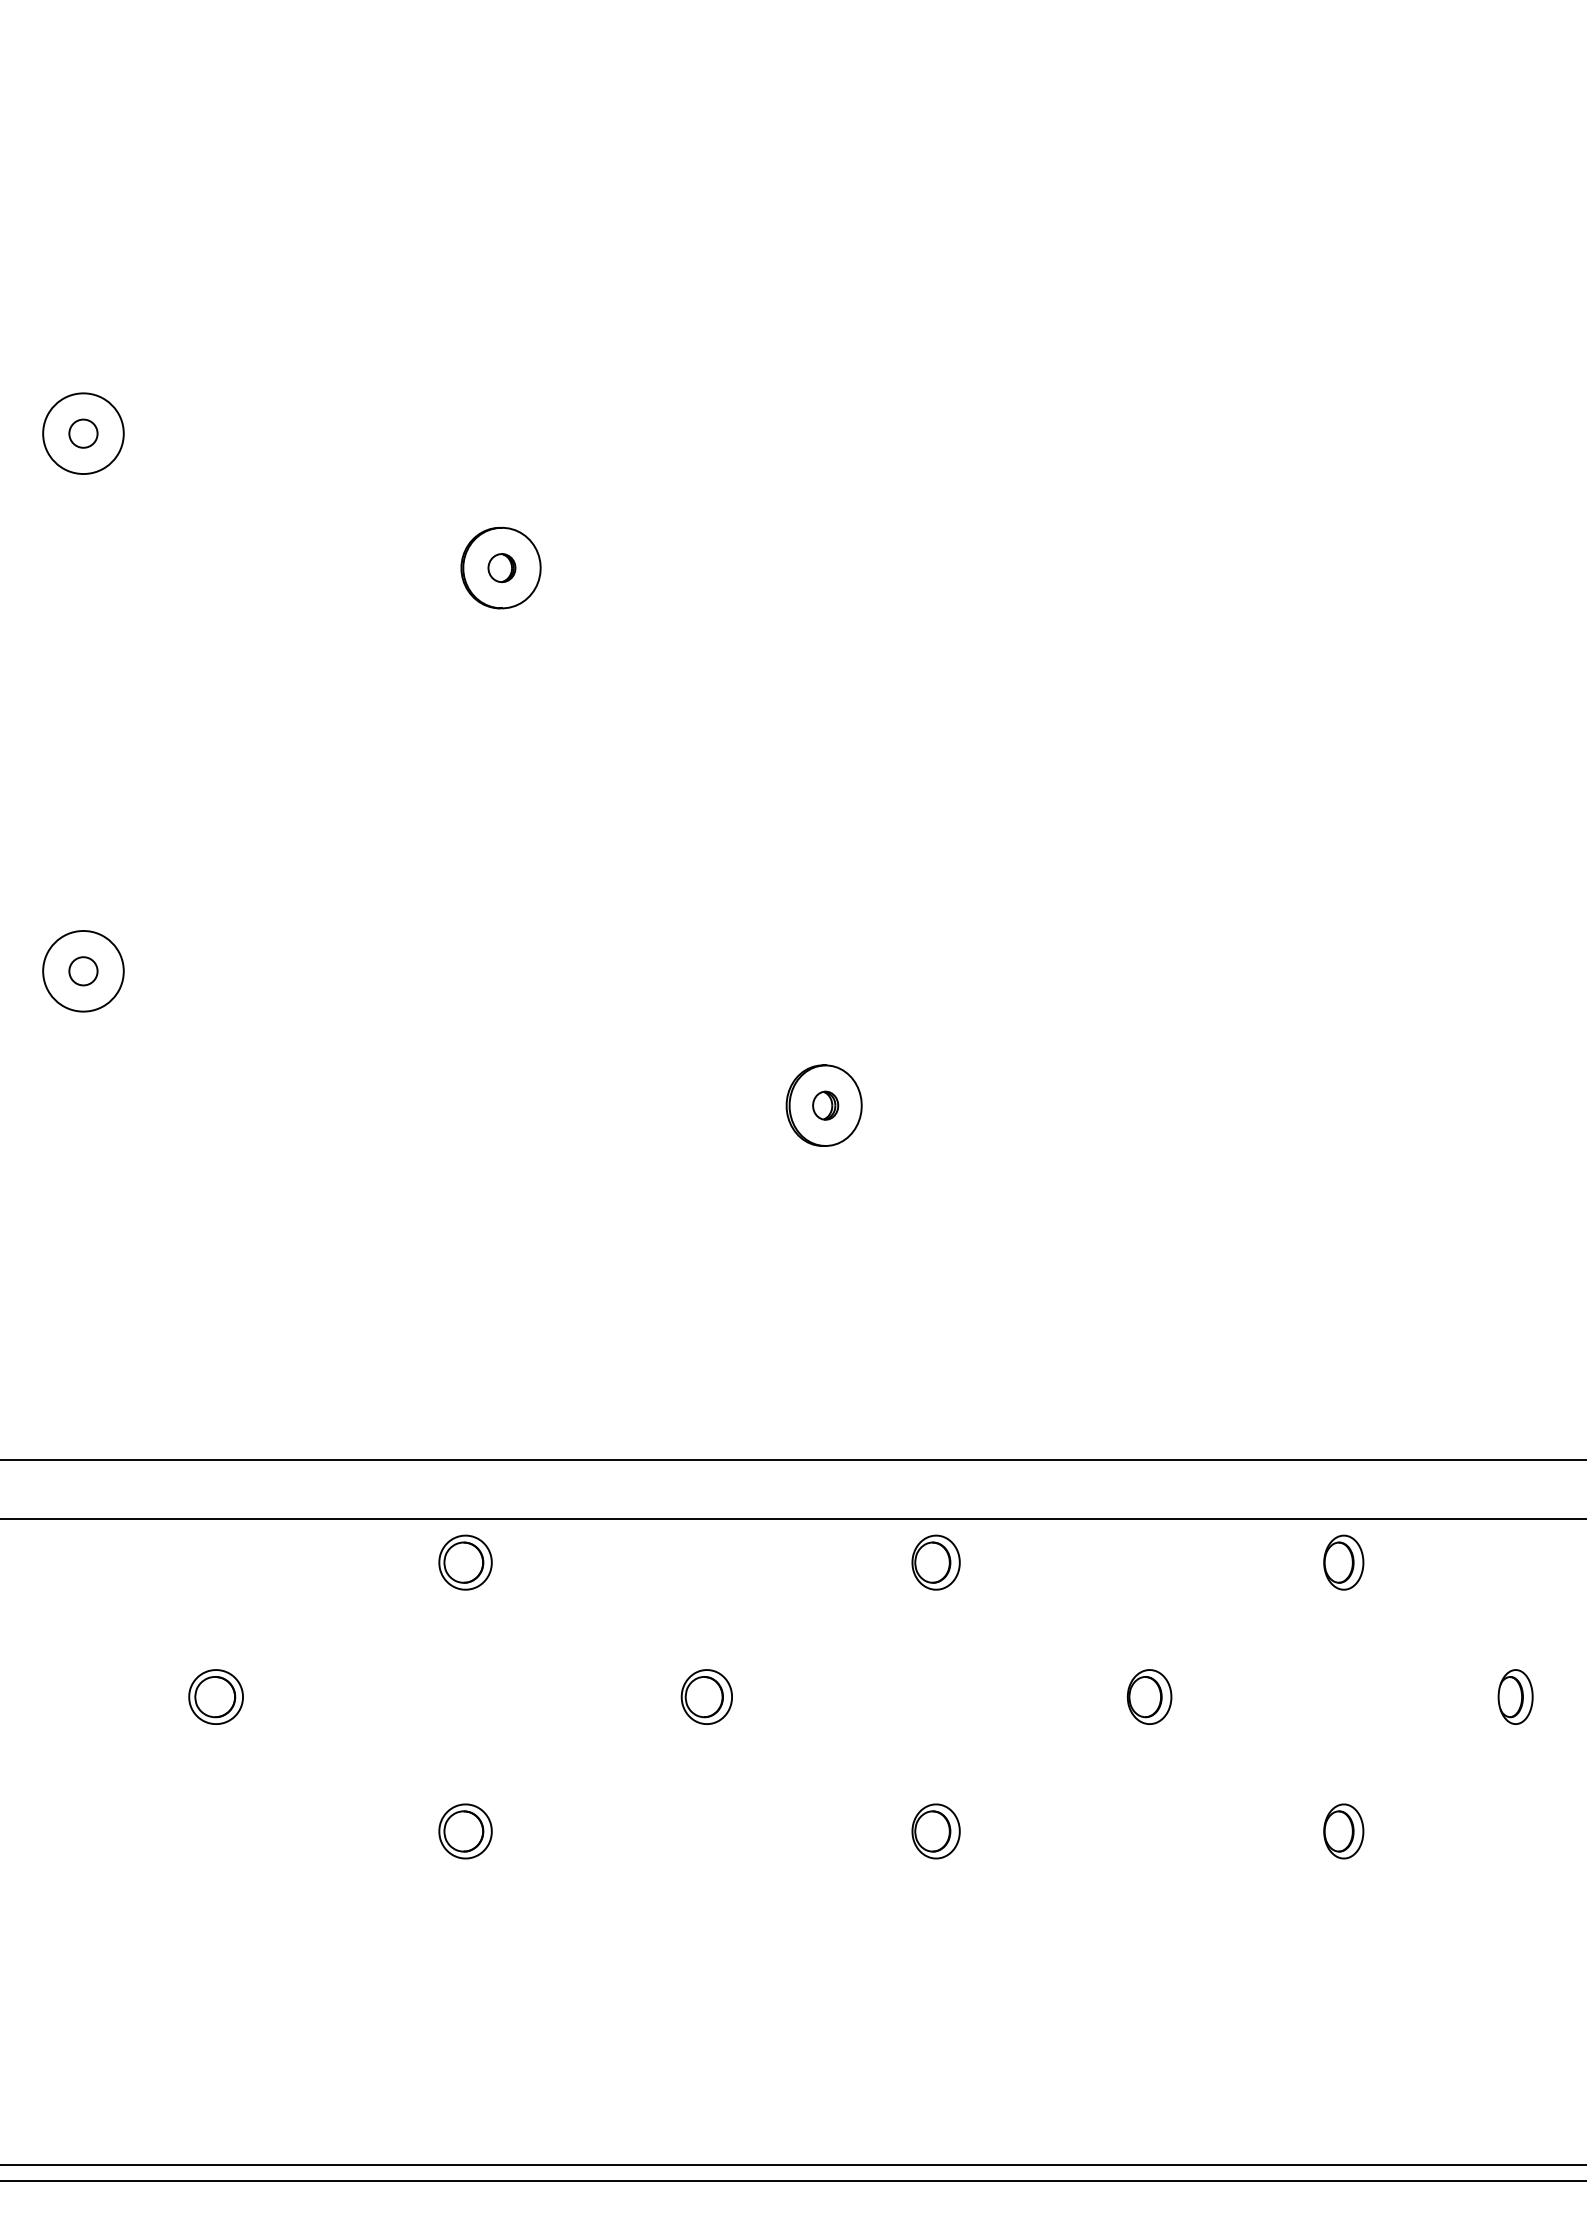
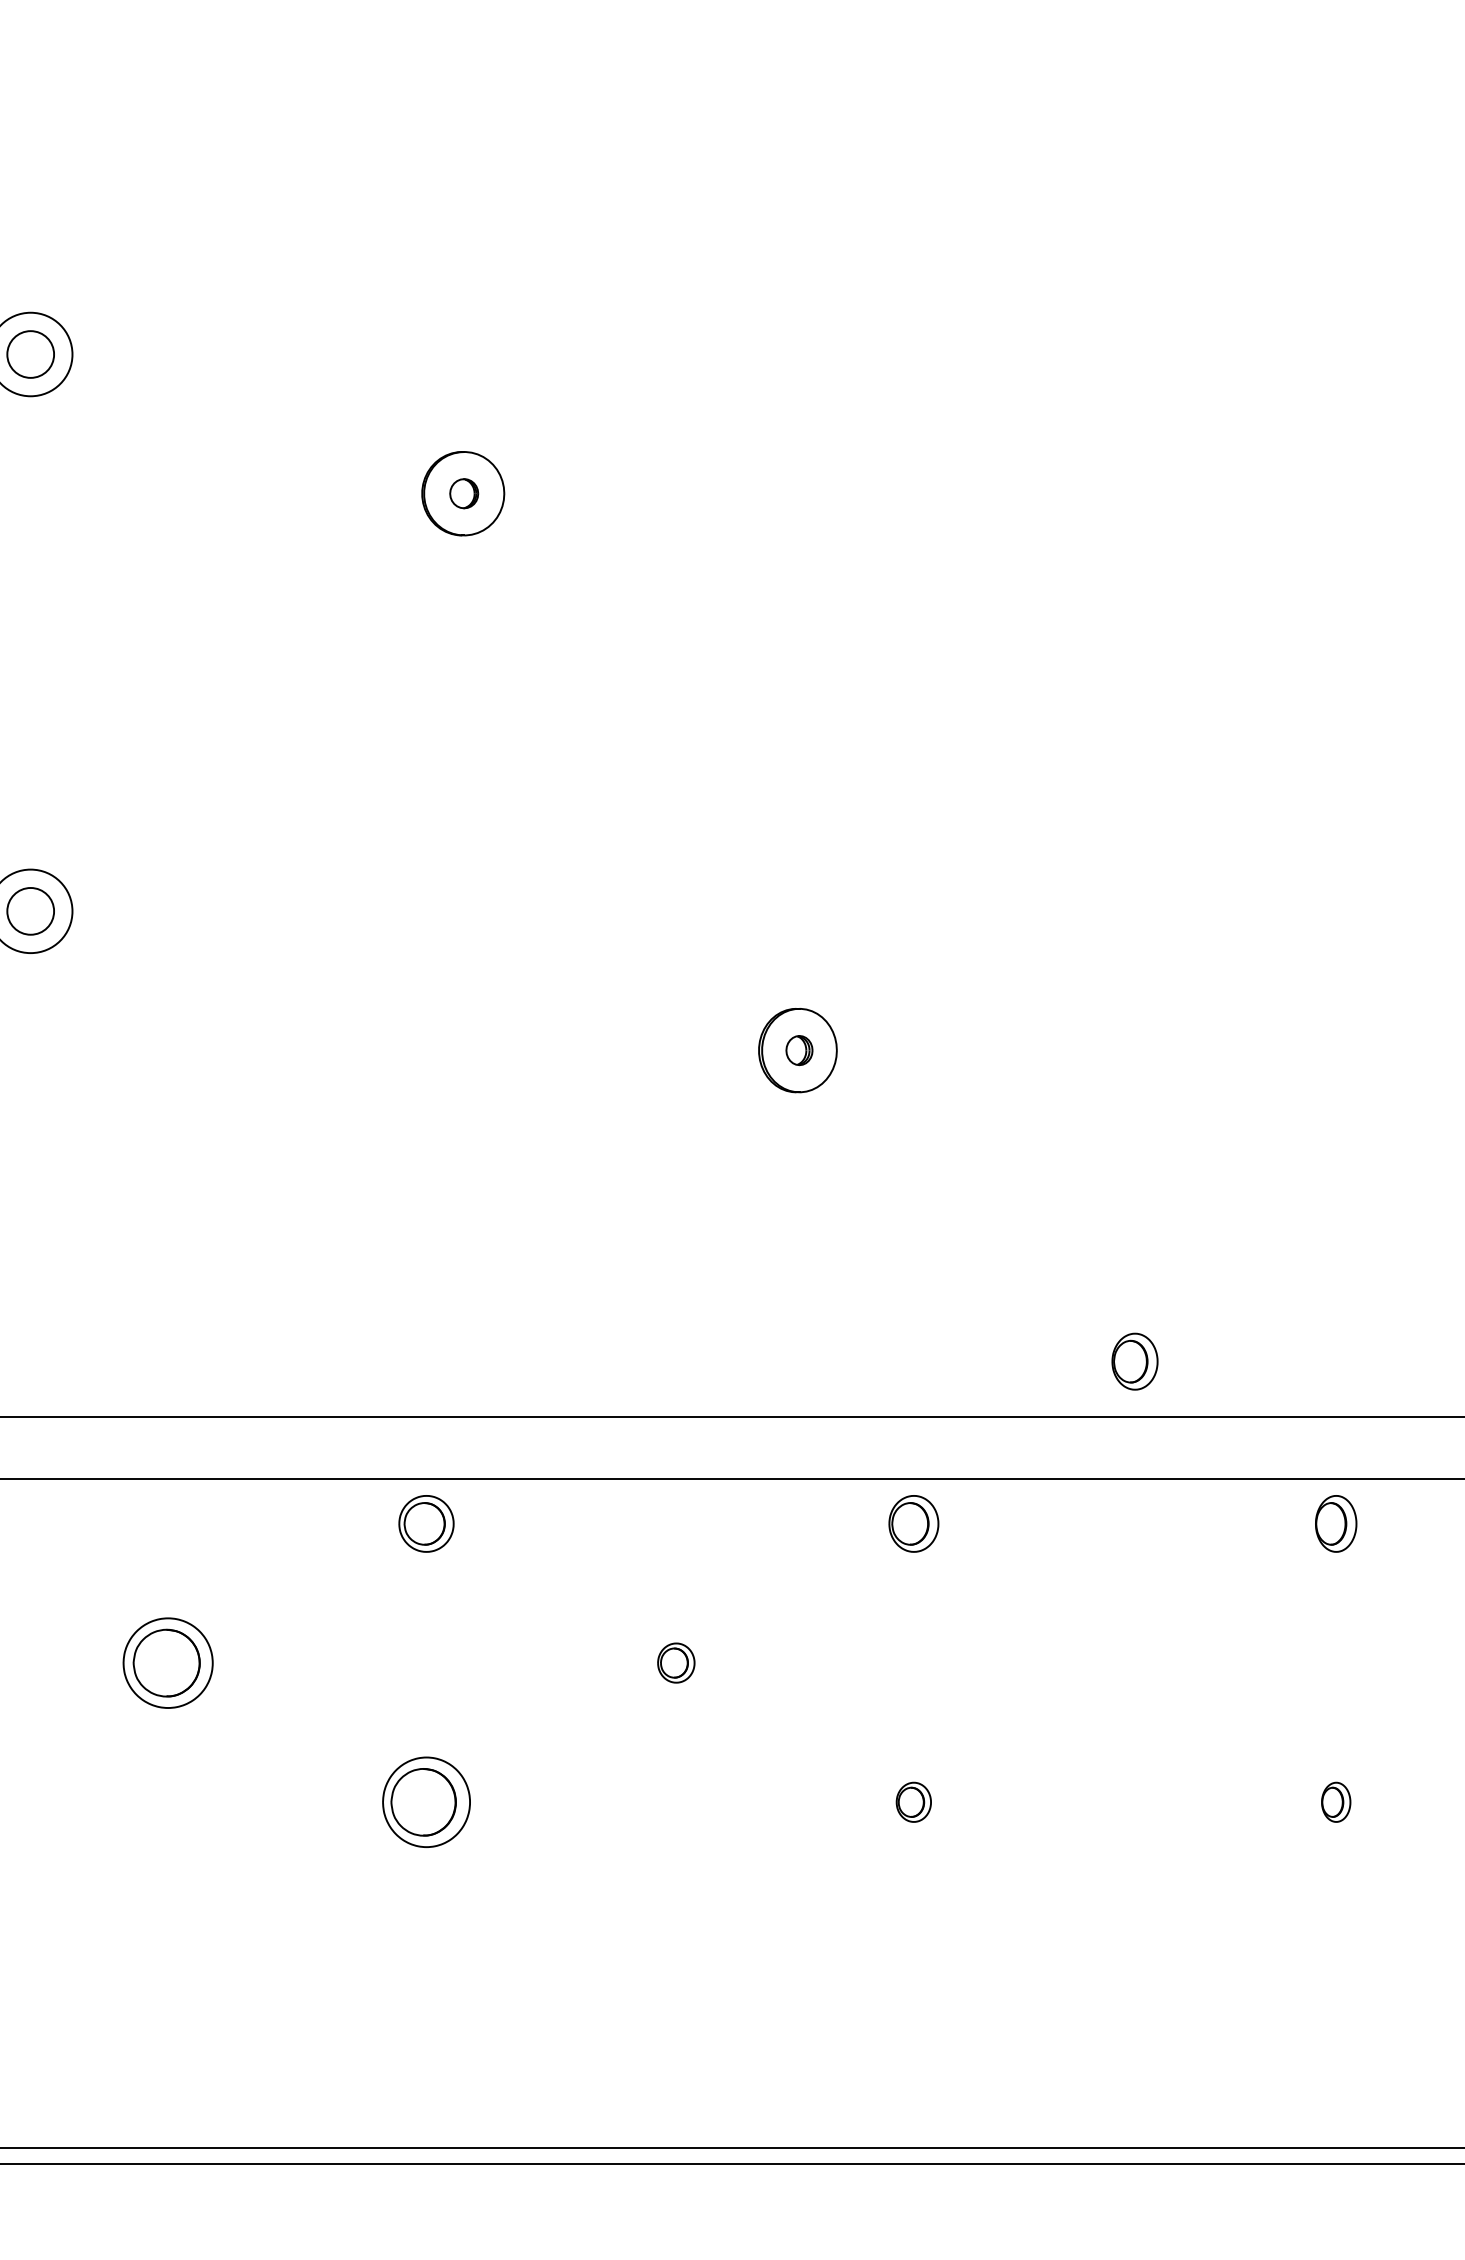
circle: (83, 433) -> (30, 354), size x1.6
circle: (83, 971) -> (30, 911), size x1.6
part: (215, 1696) -> (167, 1662), size x1.6
part: (706, 1696) -> (676, 1662), size x0.7
part: (1149, 1696) -> (1134, 1361), moved
part: (465, 1831) -> (426, 1802), size x1.6
part: (935, 1831) -> (913, 1802), size x0.7
part: (1343, 1831) -> (1335, 1802), size x0.7

